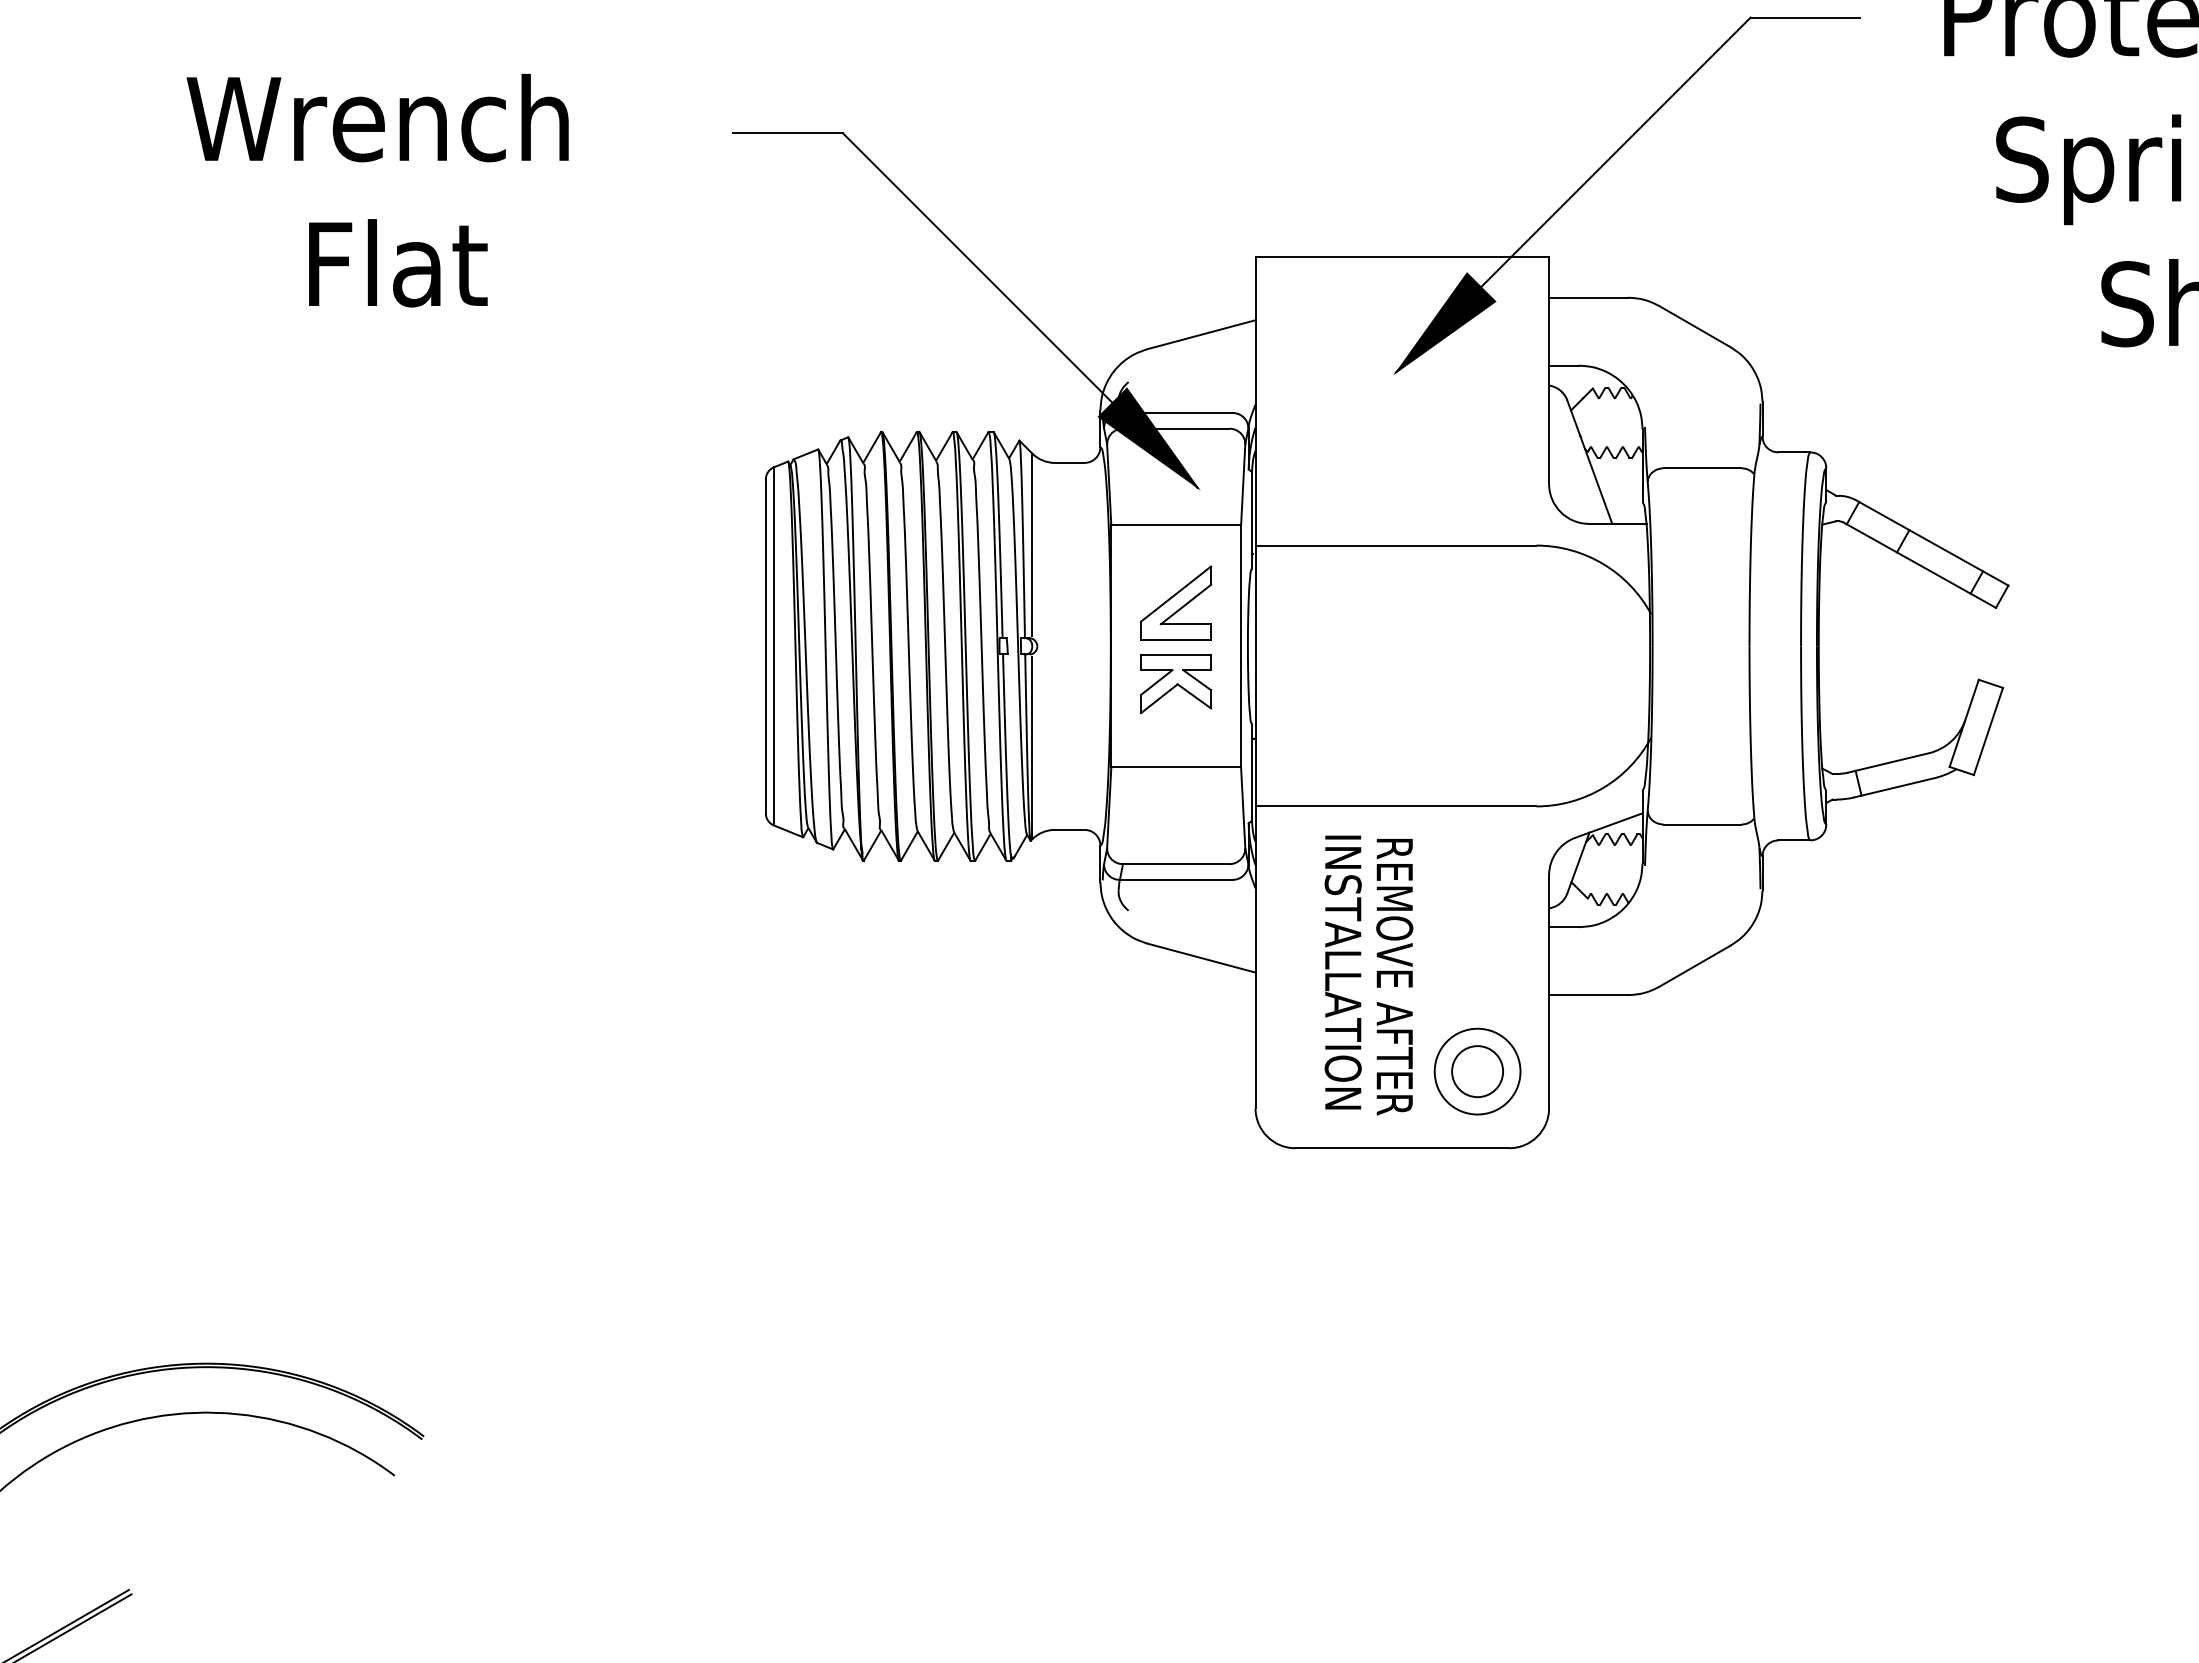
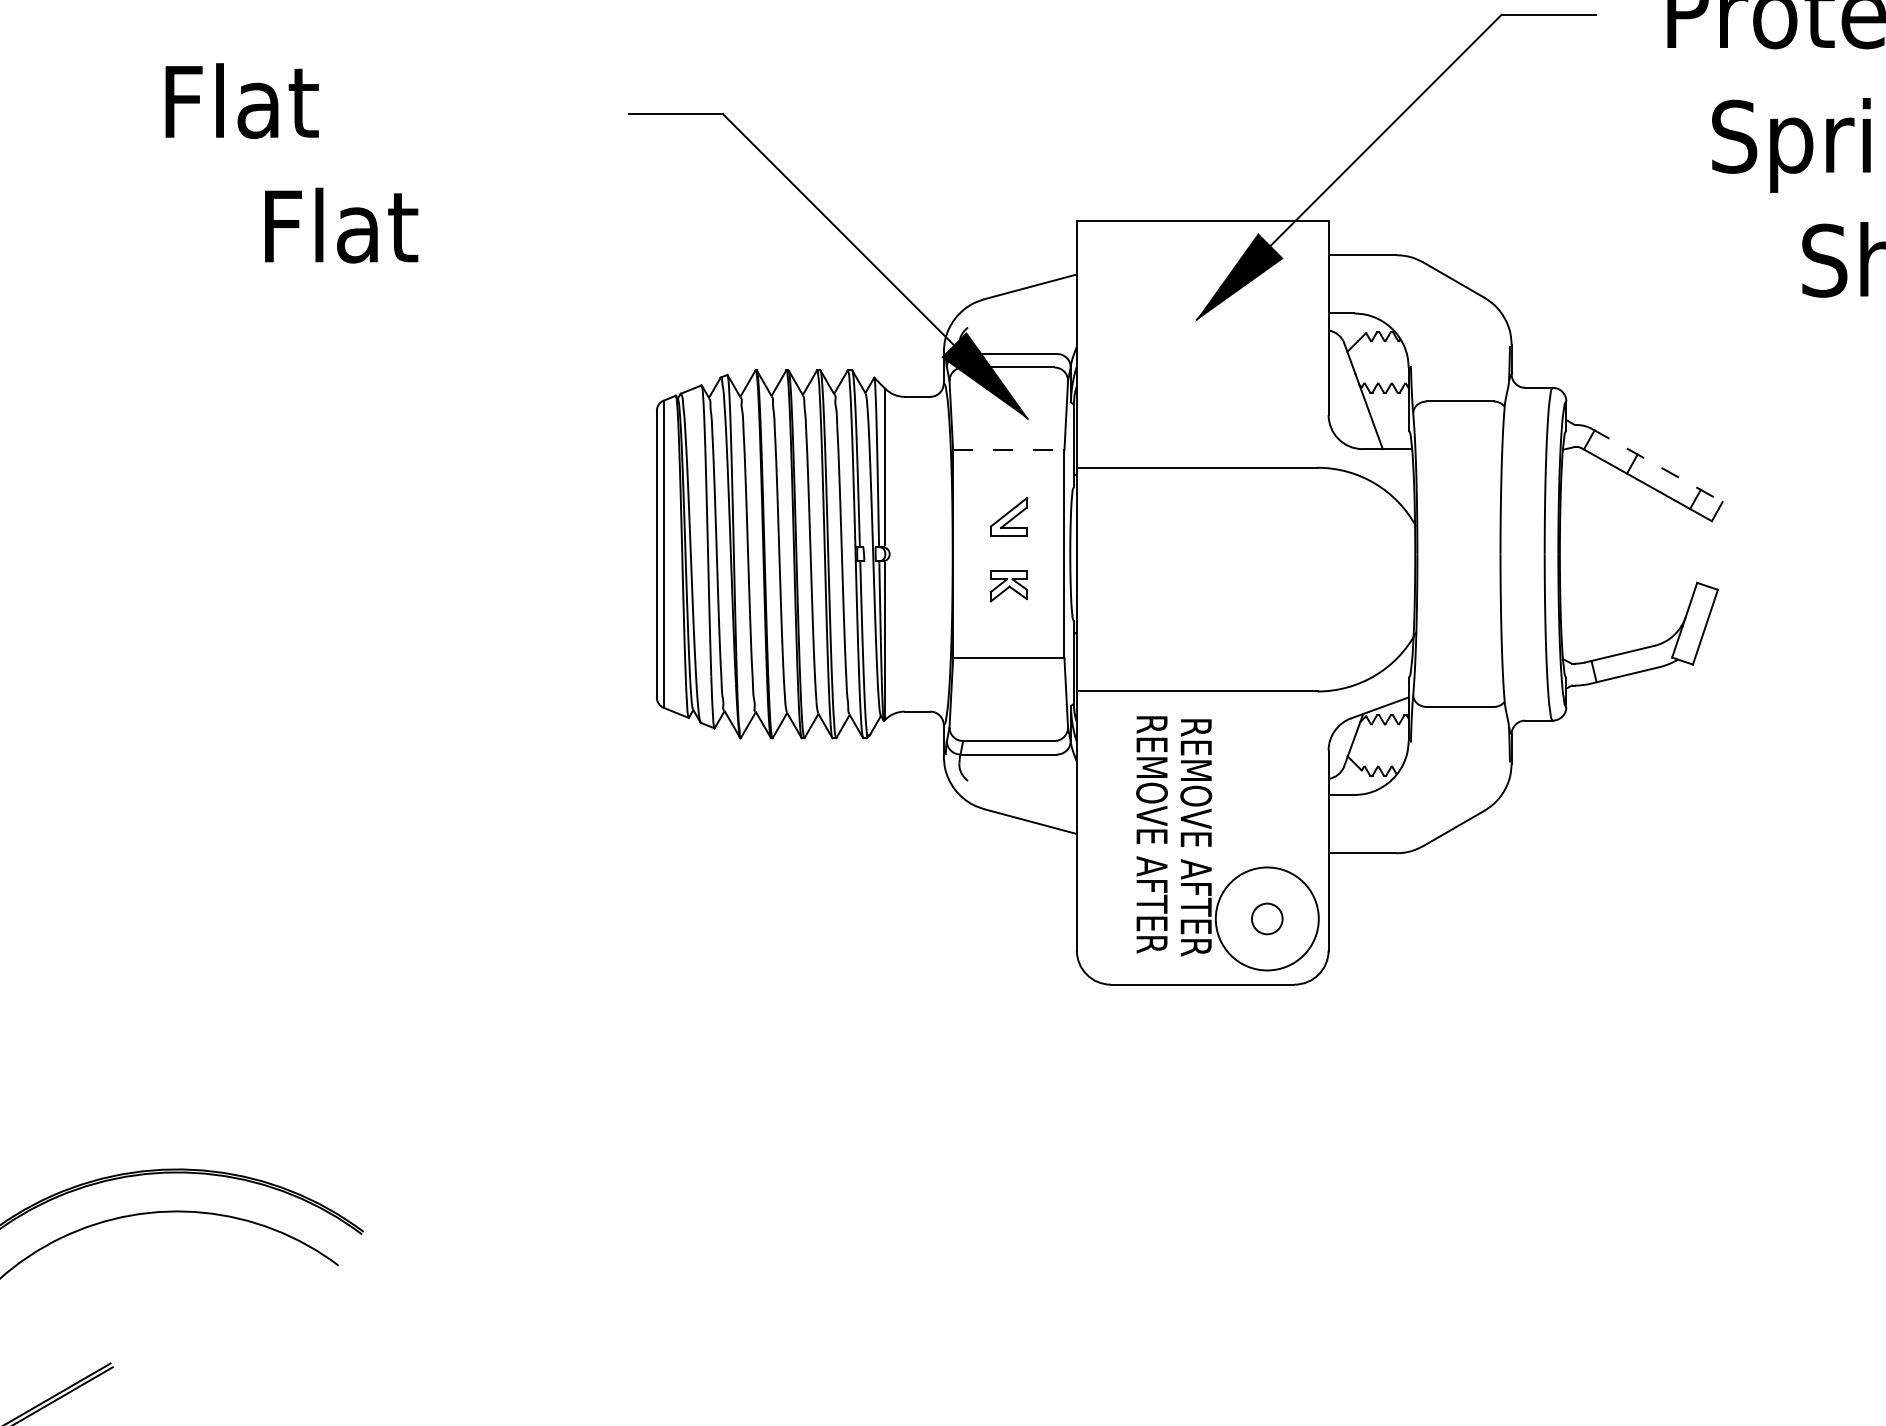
text: (377, 117) -> (323, 100), Wrench -> Flat
line: (1176, 525) -> (1009, 450), solid -> dashed
line: (1932, 543) -> (1657, 465), solid -> dashed
part: (1176, 602) -> (1009, 516), size x0.6
part: (1176, 683) -> (1009, 586), size x0.6
text: (1342, 973) -> (1151, 834), INSTALLATION -> REMOVE AFTER
circle: (1477, 1071) -> (1267, 918), size x0.7
circle: (1477, 1071) -> (1267, 918), size x1.4

